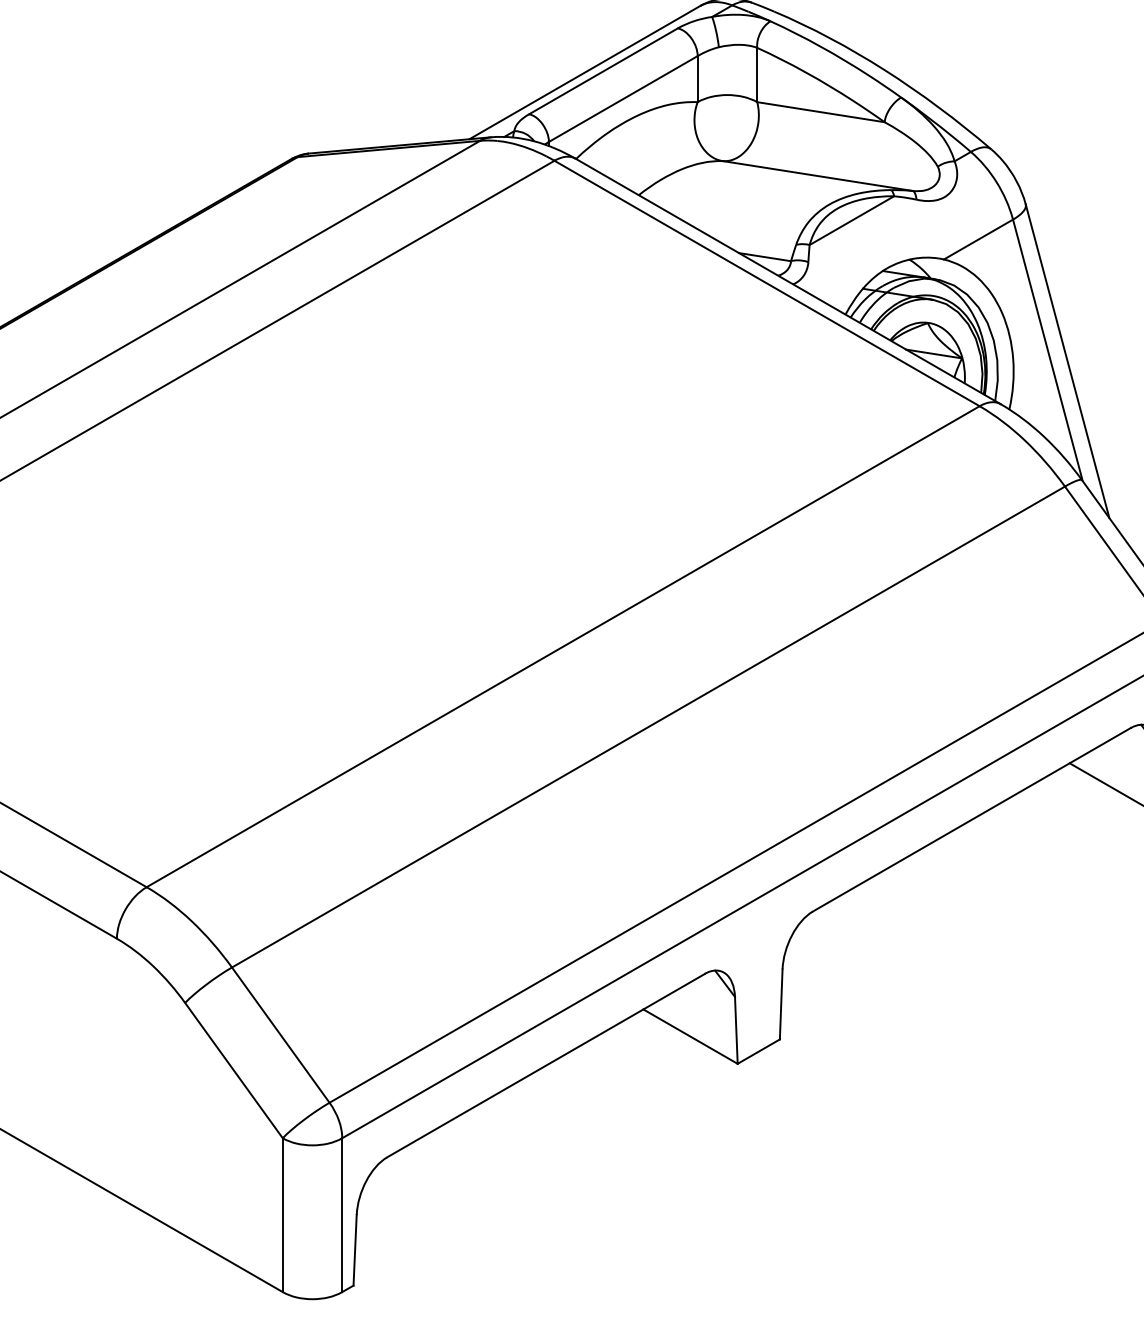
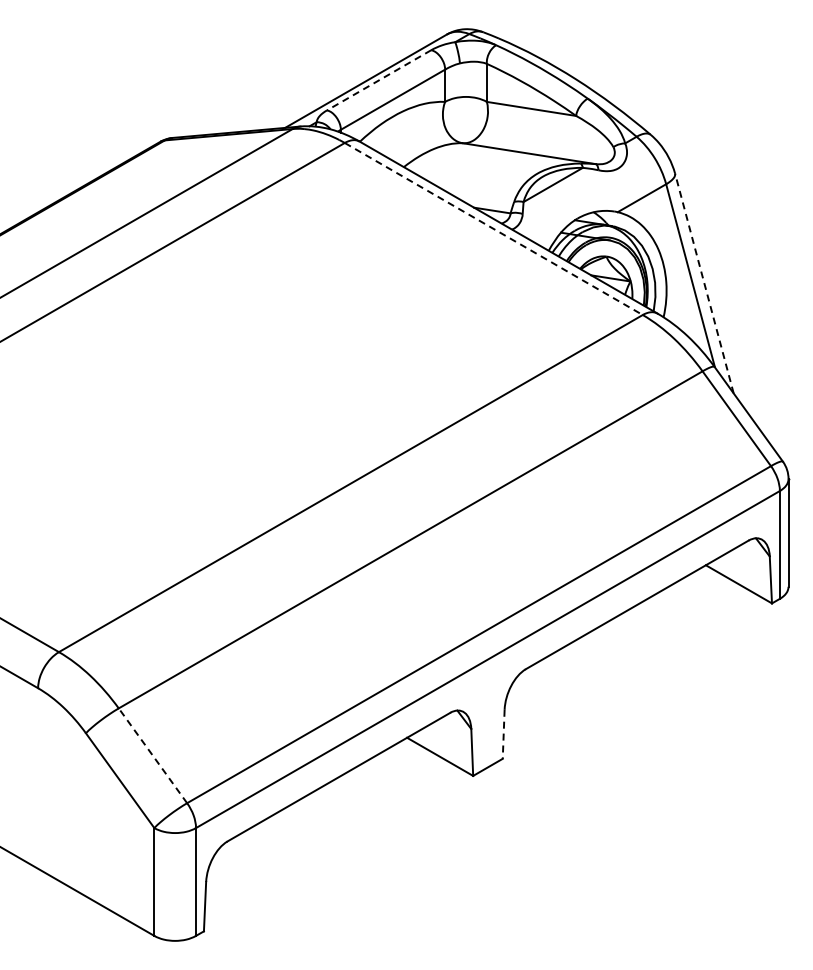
line: (602, 71) -> (378, 80), solid -> dashed
line: (768, 284) -> (494, 229), solid -> dashed
line: (1067, 361) -> (704, 283), solid -> dashed
line: (780, 1004) -> (503, 734), solid -> dashed
line: (280, 1034) -> (152, 755), solid -> dashed

